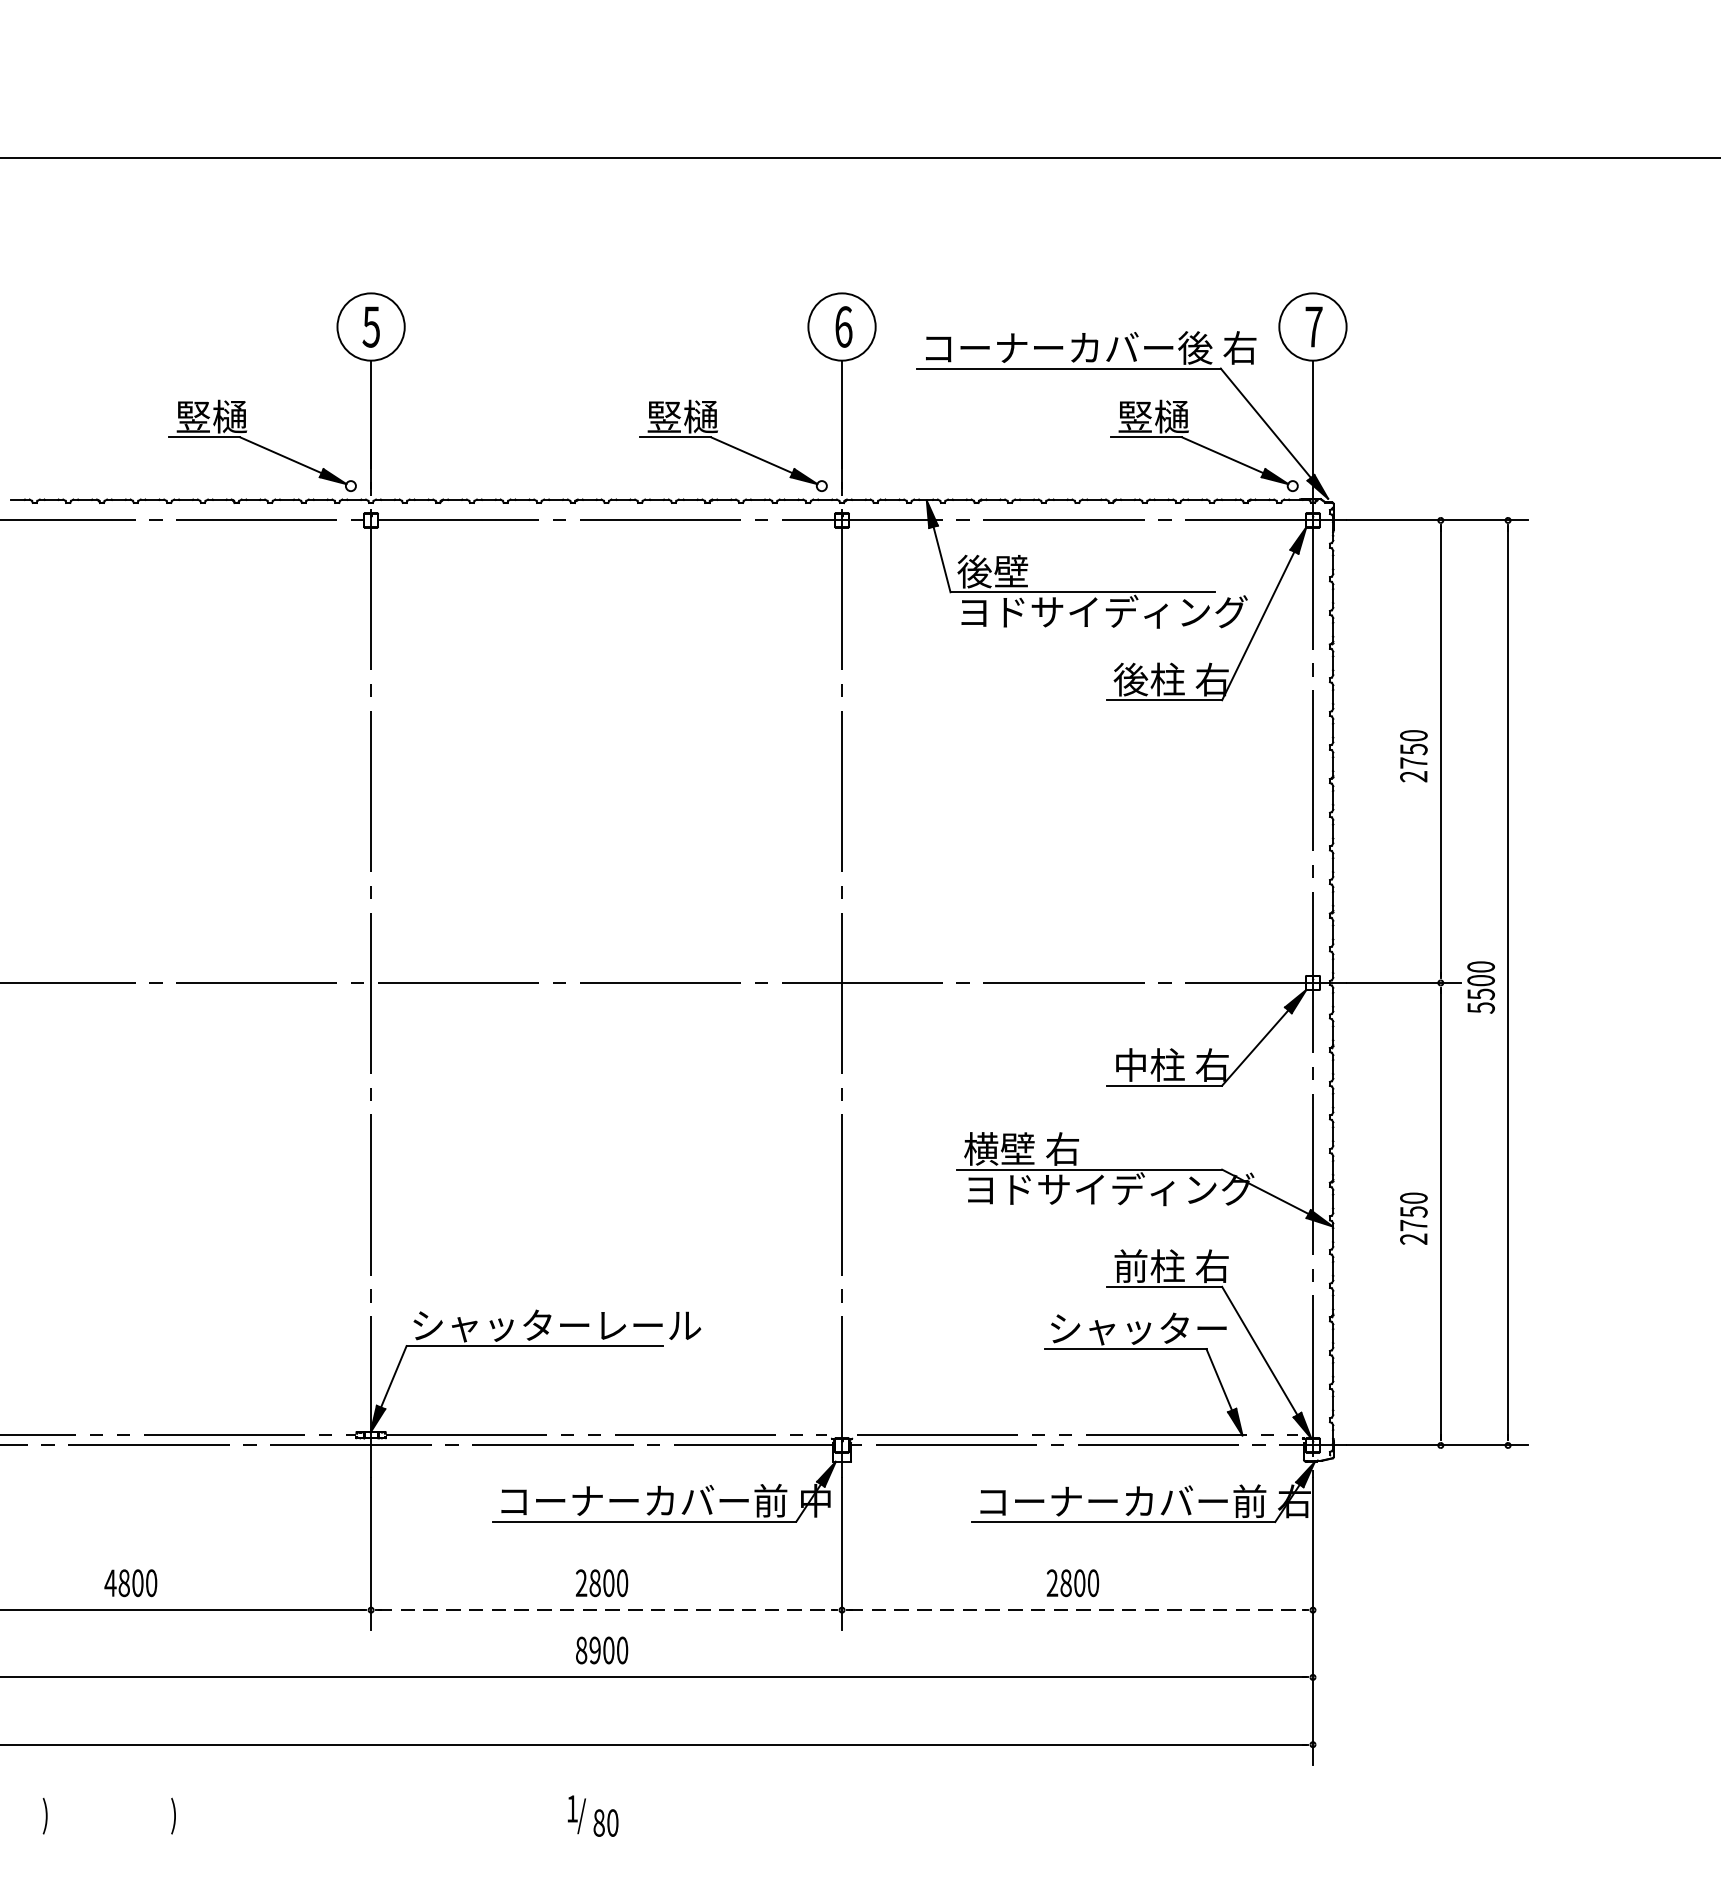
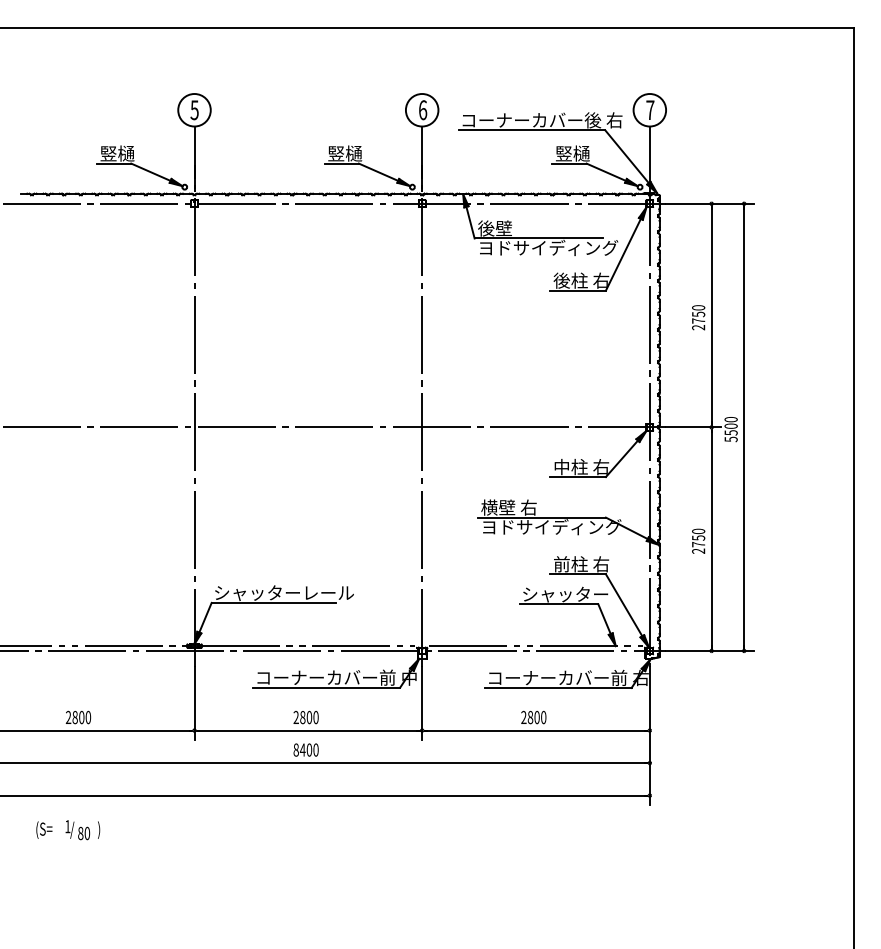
text: (110, 1581) -> (68, 716), 4800 -> 2800
line: (606, 1609) -> (308, 730), dashed -> solid
line: (1078, 1609) -> (536, 730), dashed -> solid
text: (594, 1649) -> (302, 749), 8900 -> 8400
text: (58, 1814) -> (43, 829), ) -> (S=
text: (592, 1816) -> (77, 830), moved

